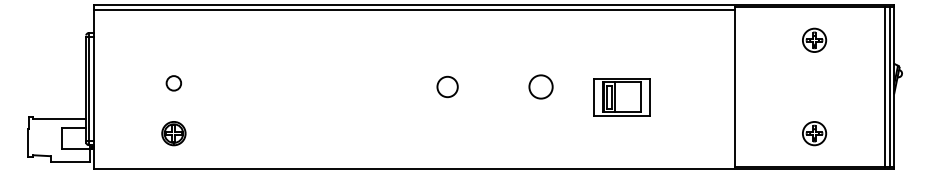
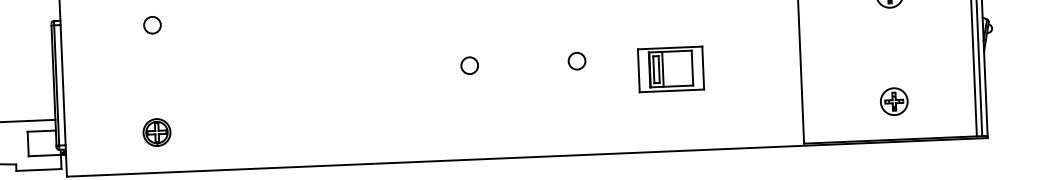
circle: (173, 83) -> (152, 25), moved
circle: (447, 86) -> (469, 65), size x0.71
circle: (540, 86) -> (576, 60), size x0.62

